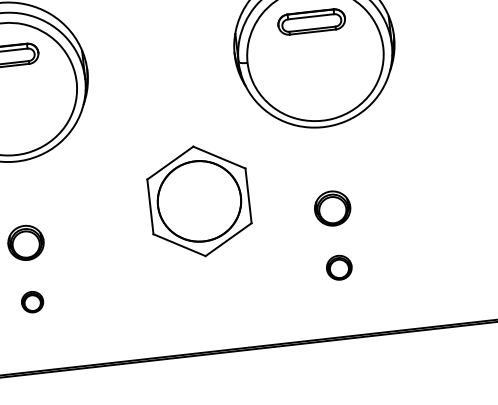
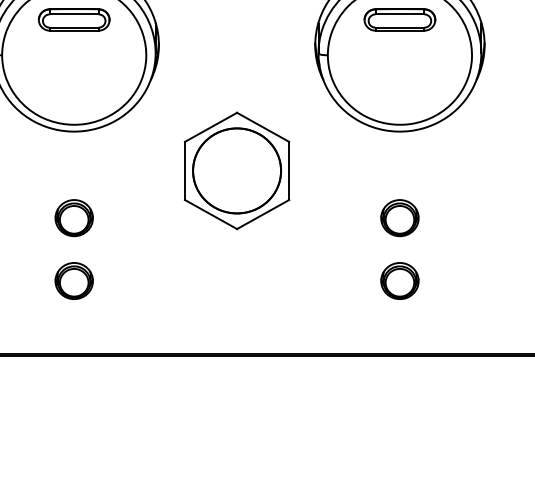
part: (198, 201) -> (236, 170), moved
part: (338, 267) -> (399, 280), size x1.43
part: (31, 301) -> (73, 280), size x1.67

